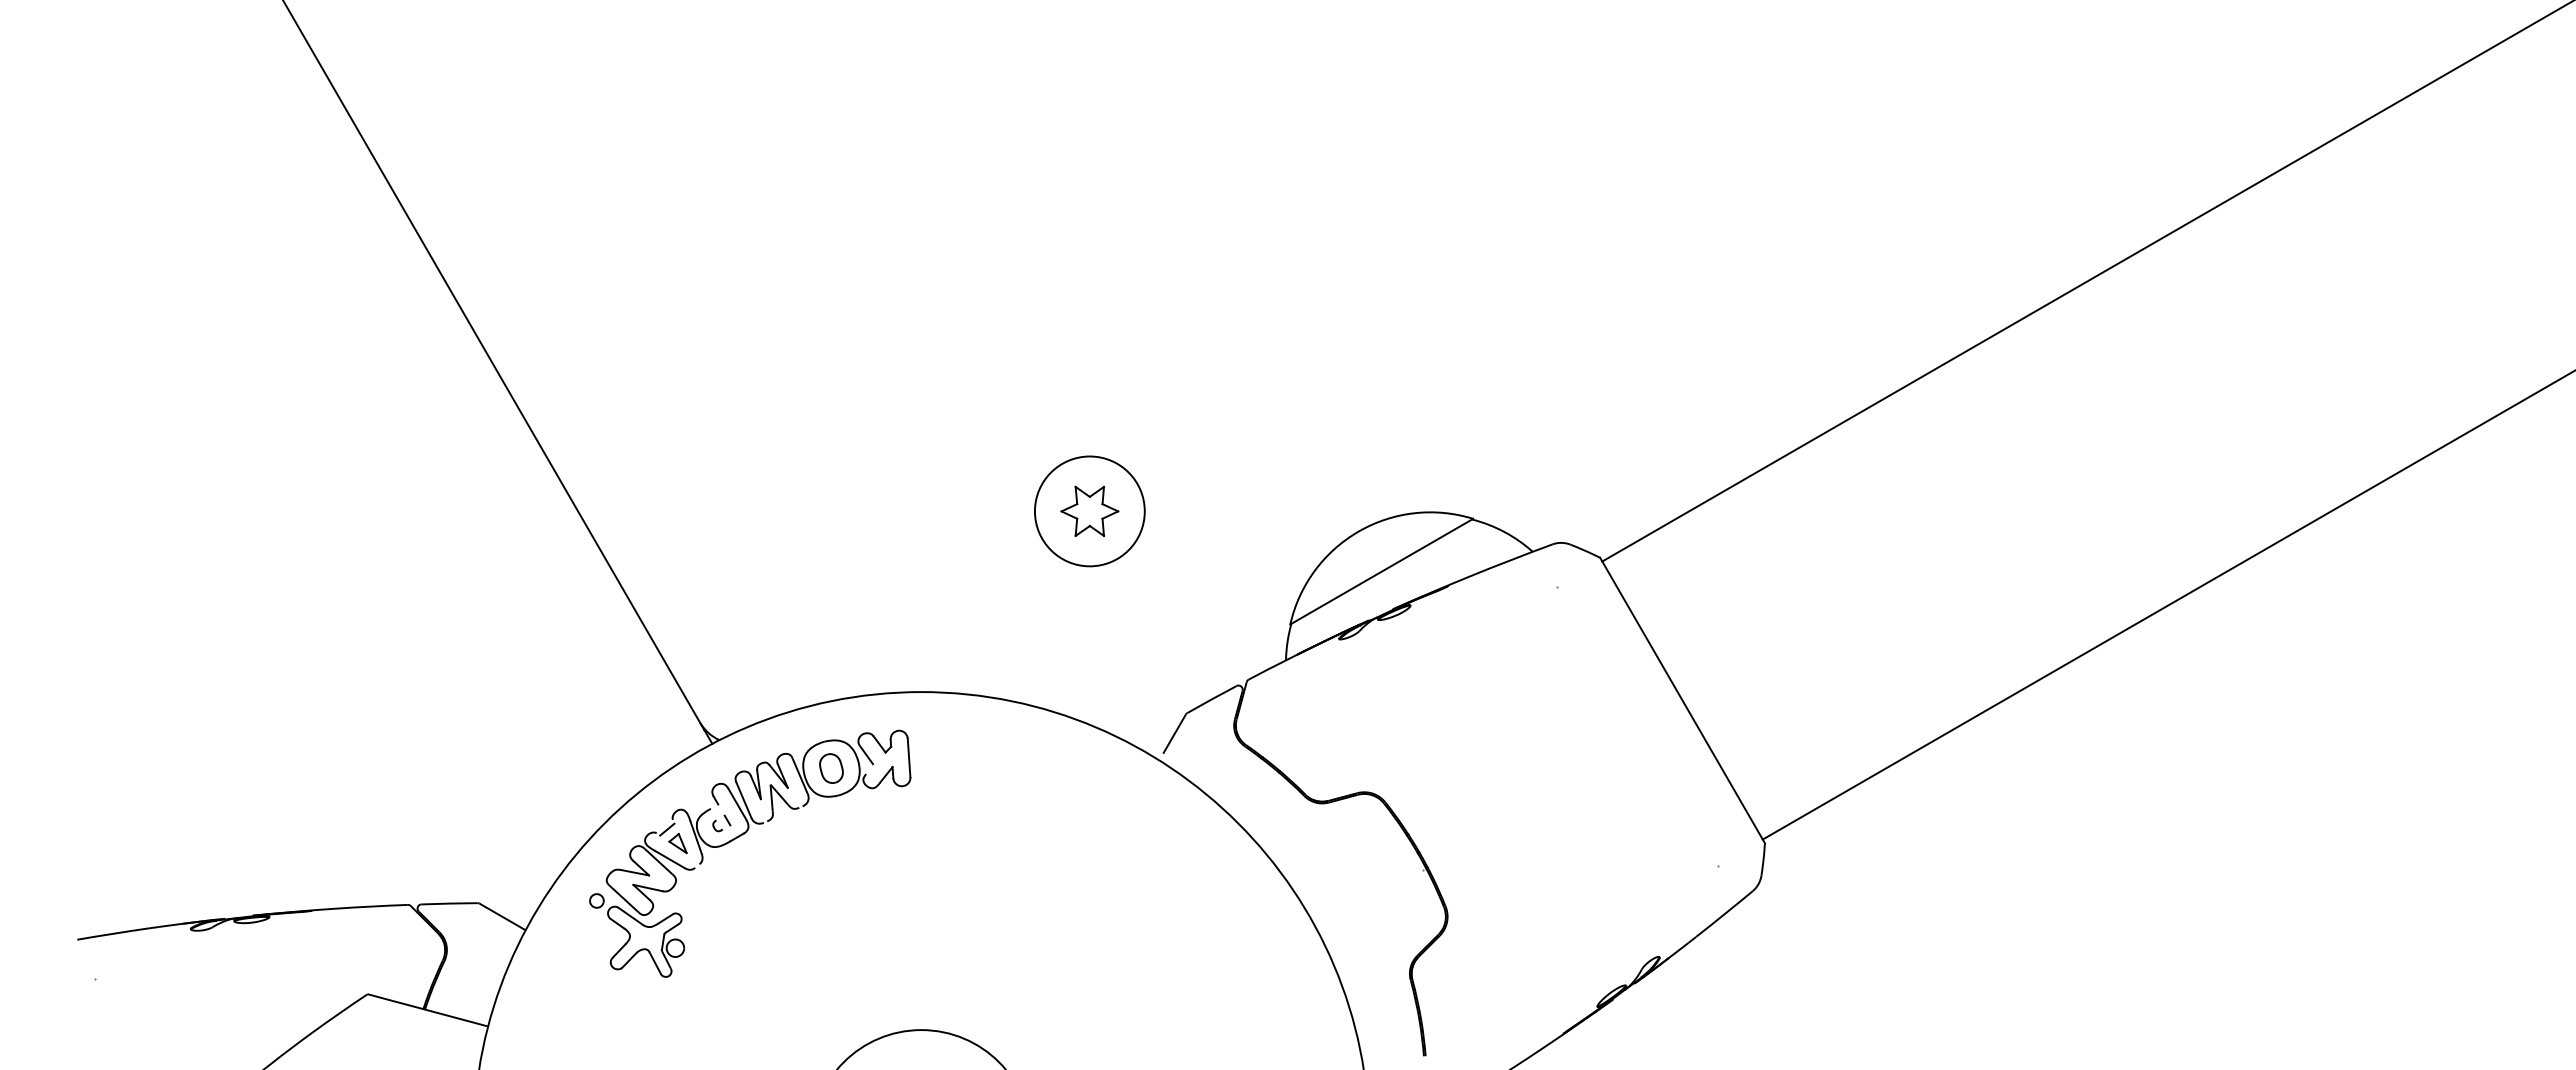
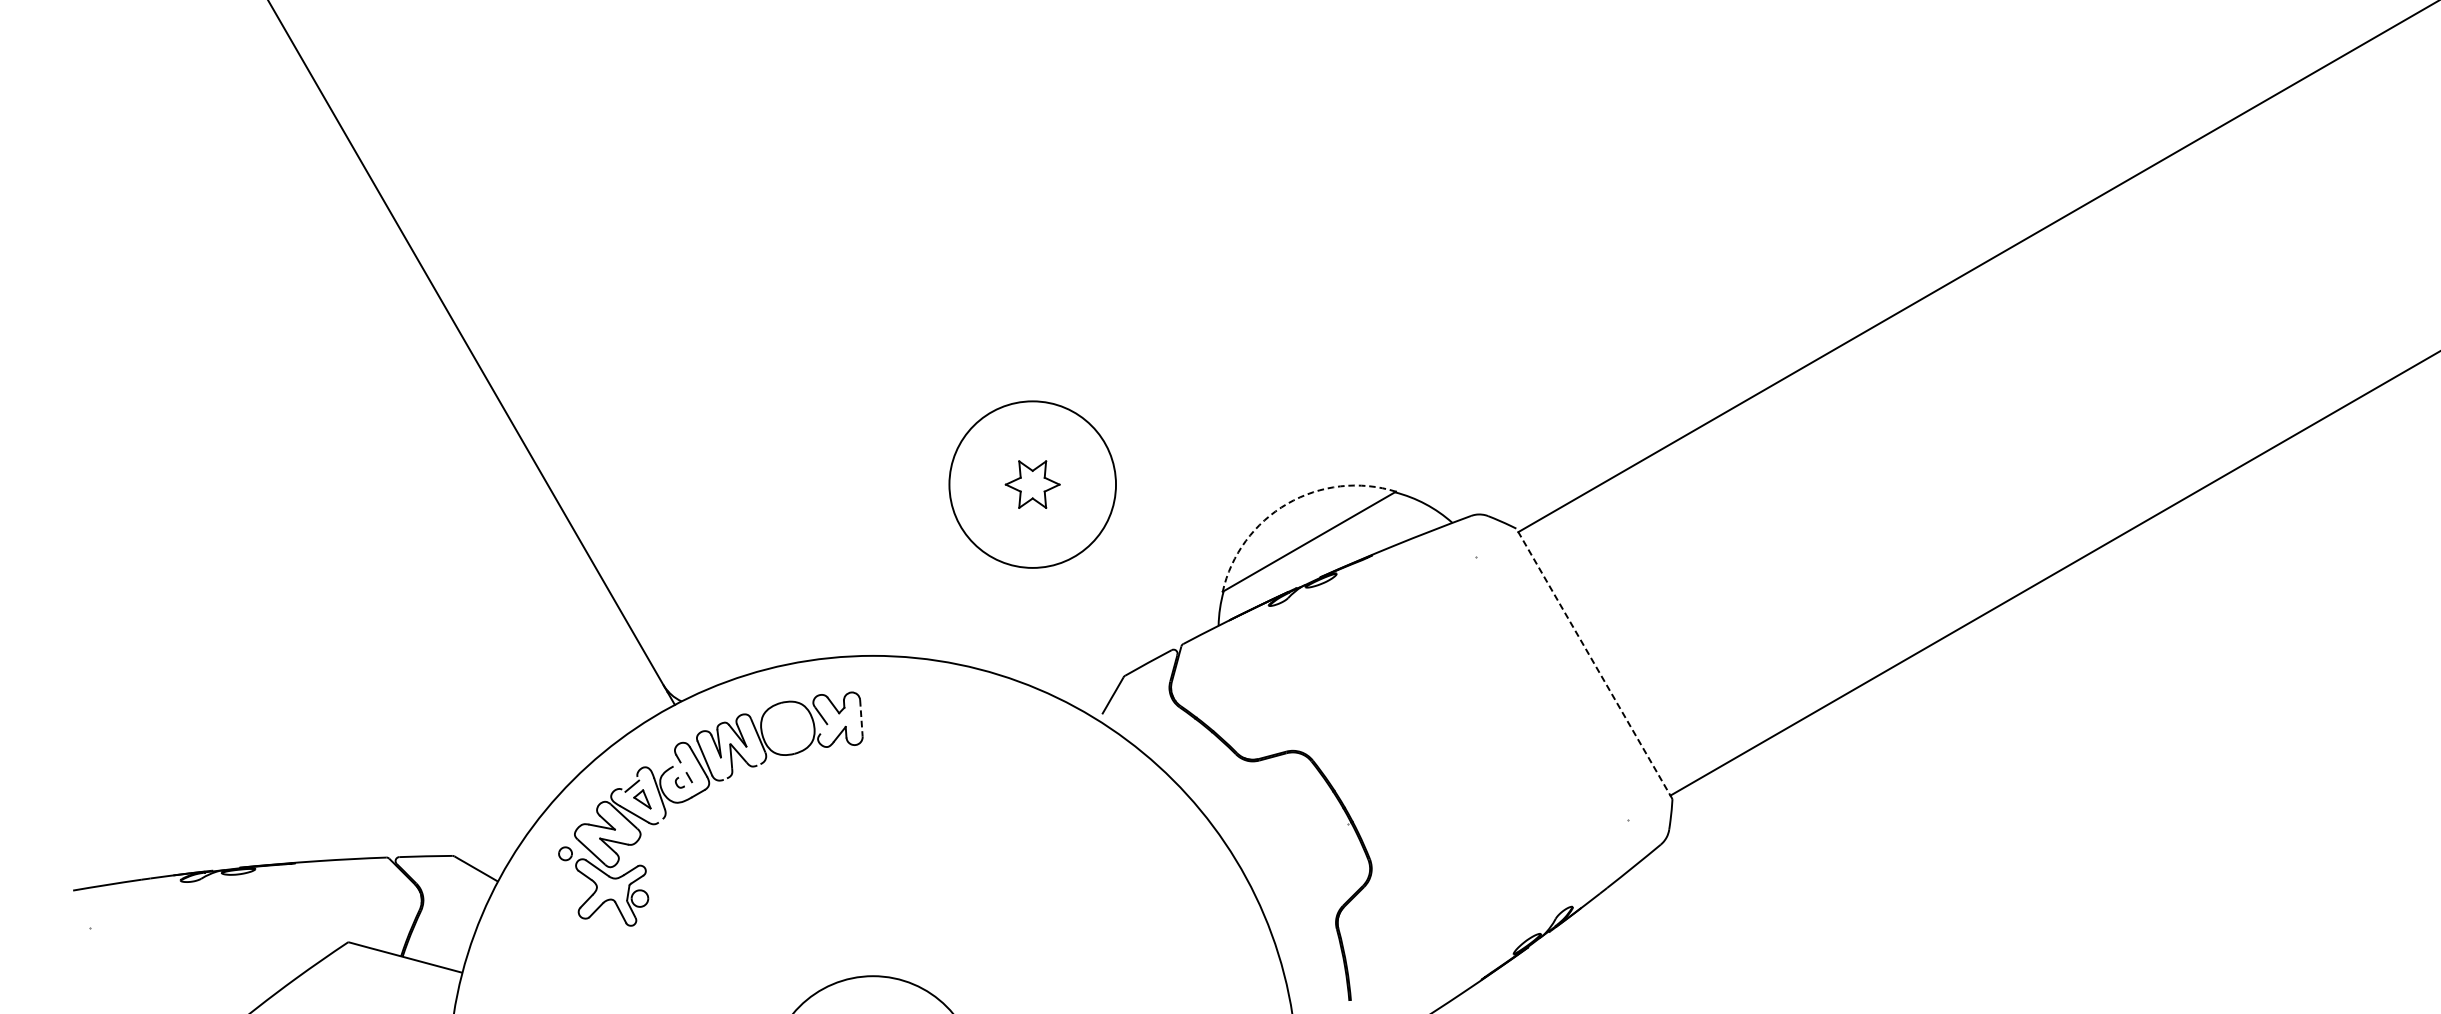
circle: (1089, 511) -> (1032, 484), size x1.6
arc: (1358, 531) -> (1287, 503), solid -> dashed
line: (1682, 700) -> (1594, 663), solid -> dashed
line: (909, 758) -> (861, 718), solid -> dashed
part: (831, 768) -> (787, 728), removed

